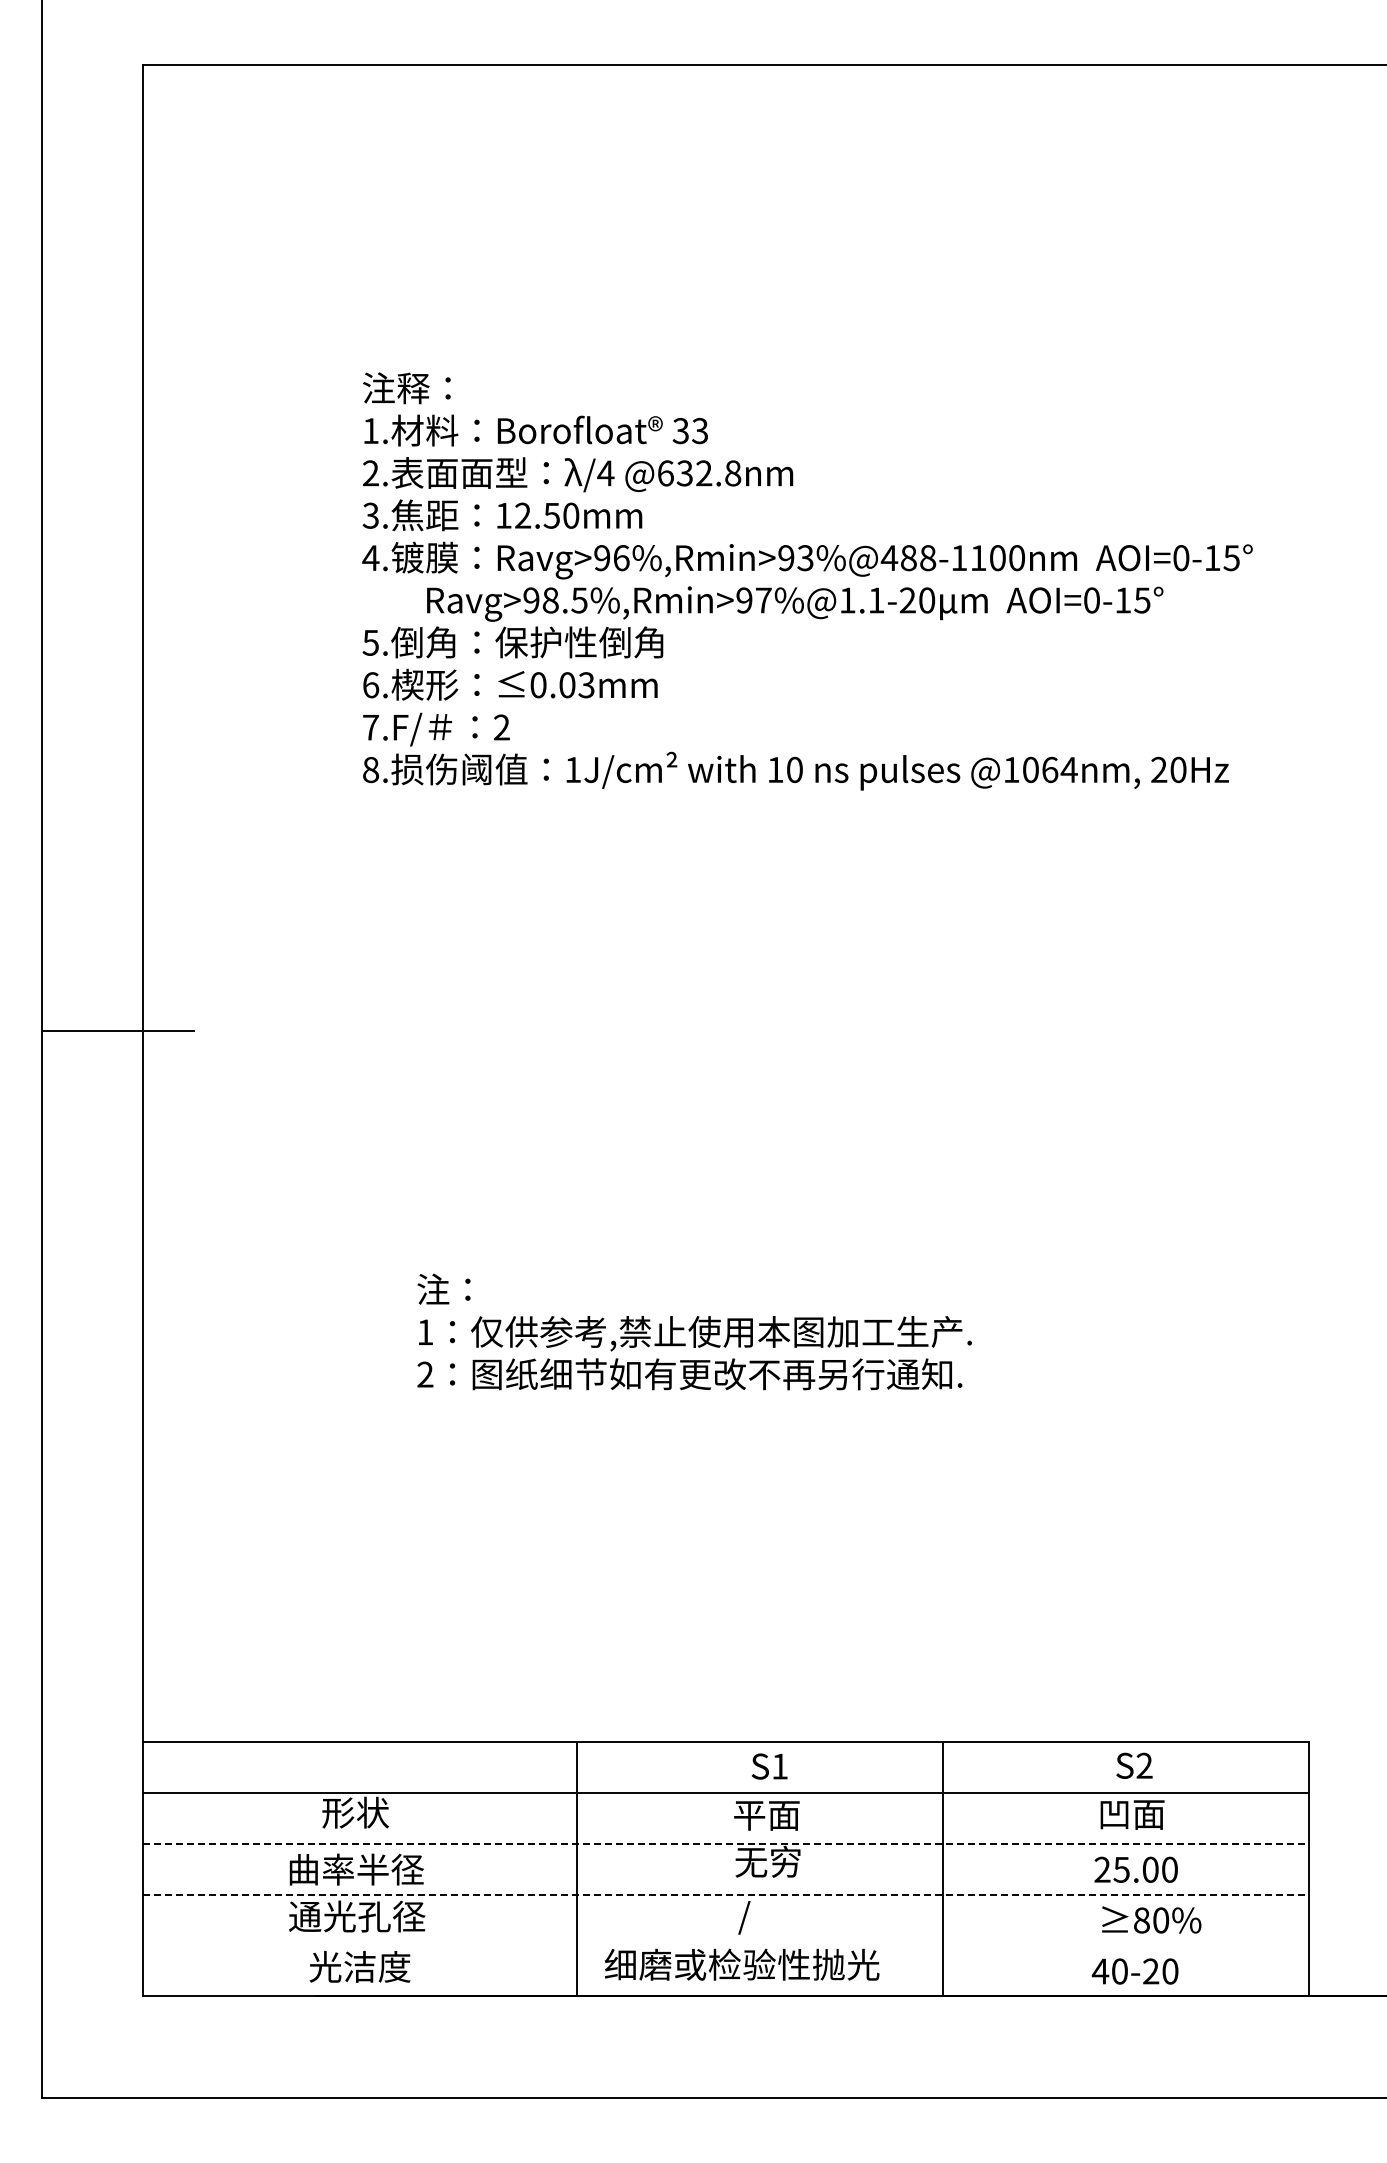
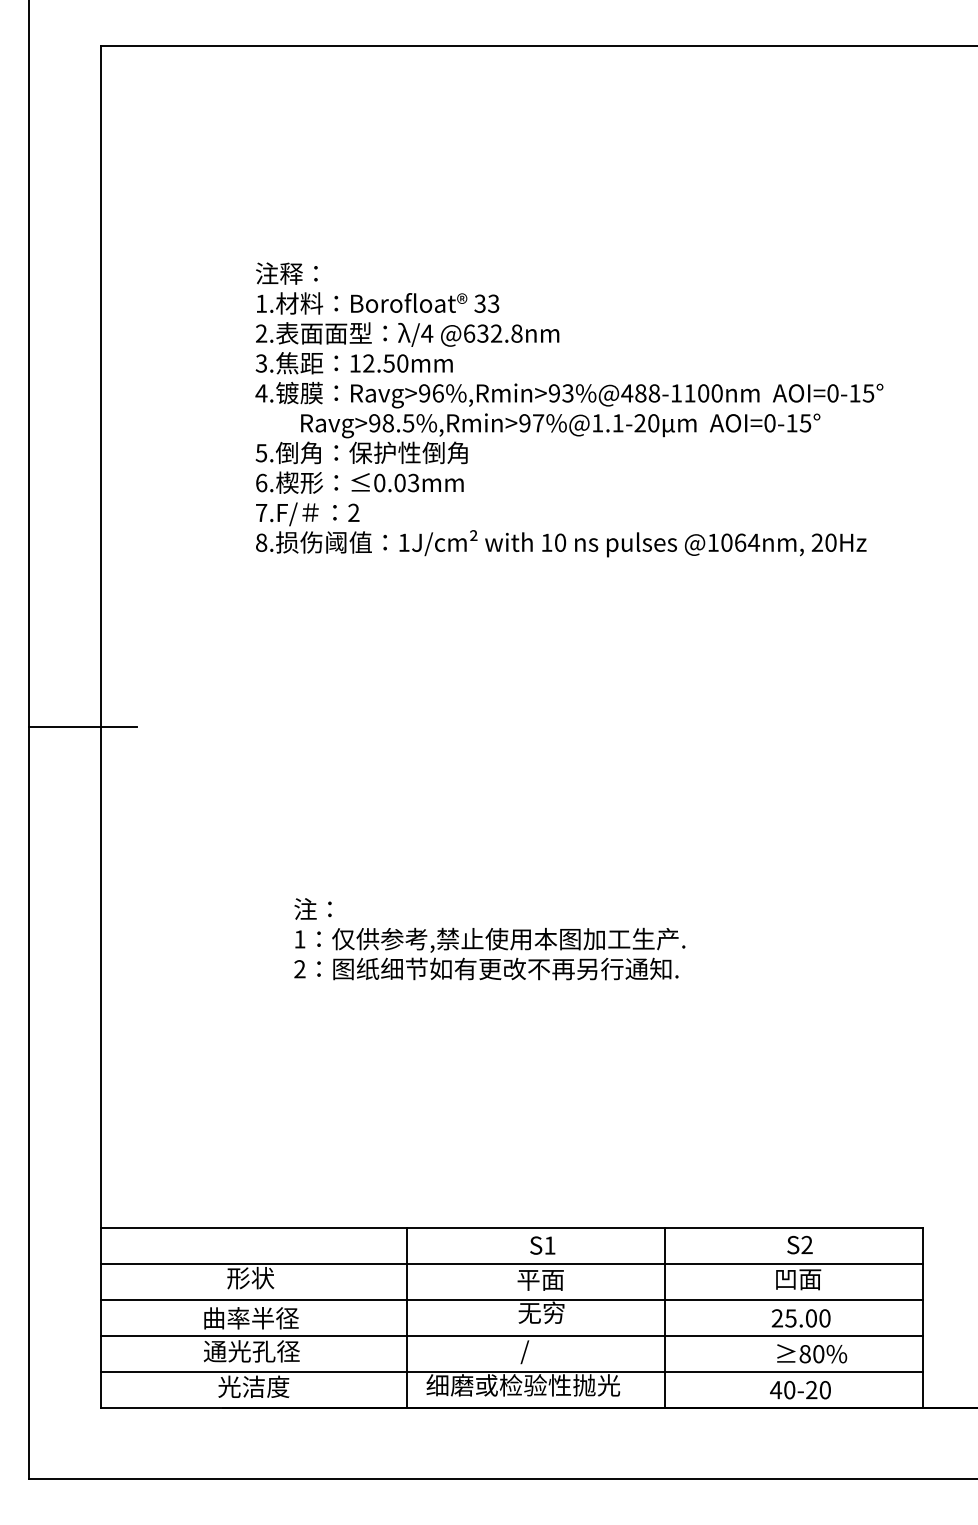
line: (726, 1843) -> (512, 1299), dashed -> solid
line: (726, 1894) -> (512, 1335), dashed -> solid
line: (725, 1945) -> (511, 1371), added

